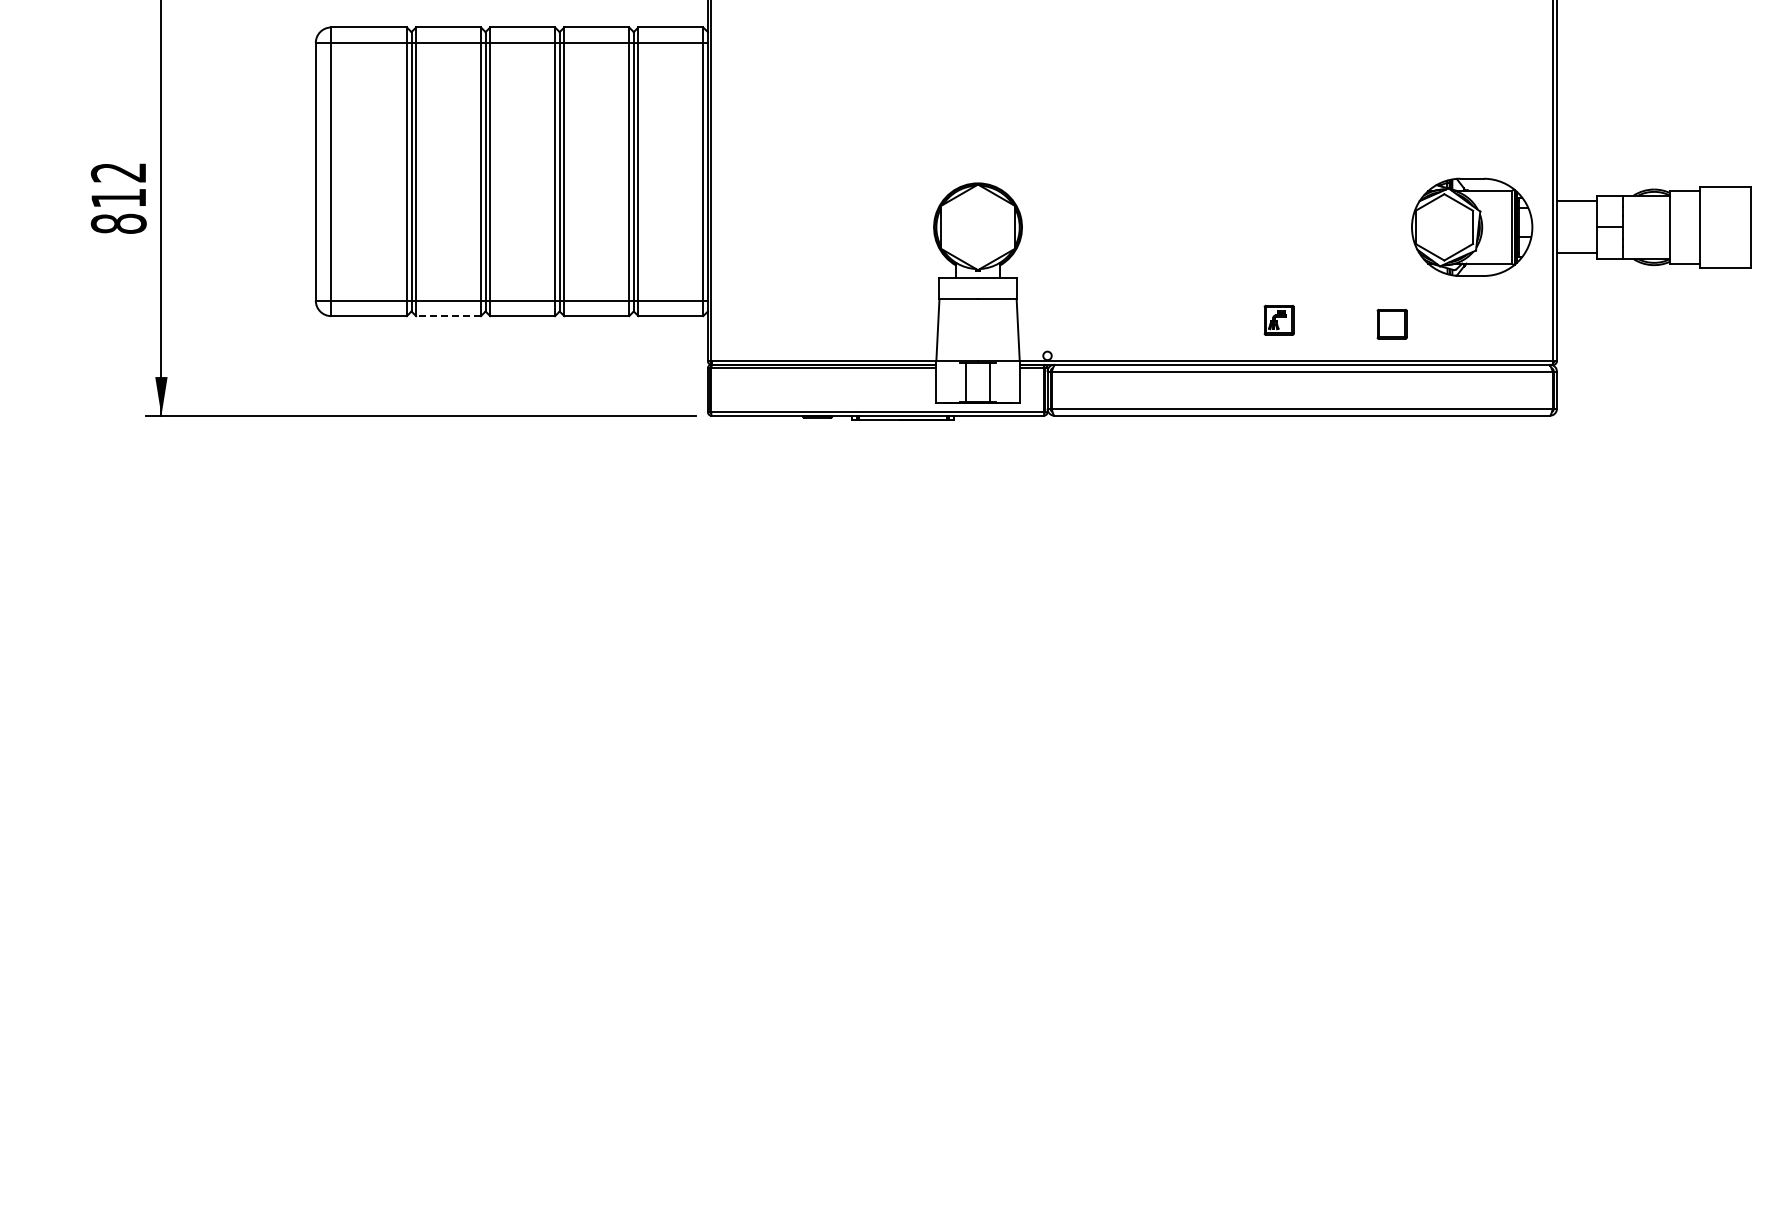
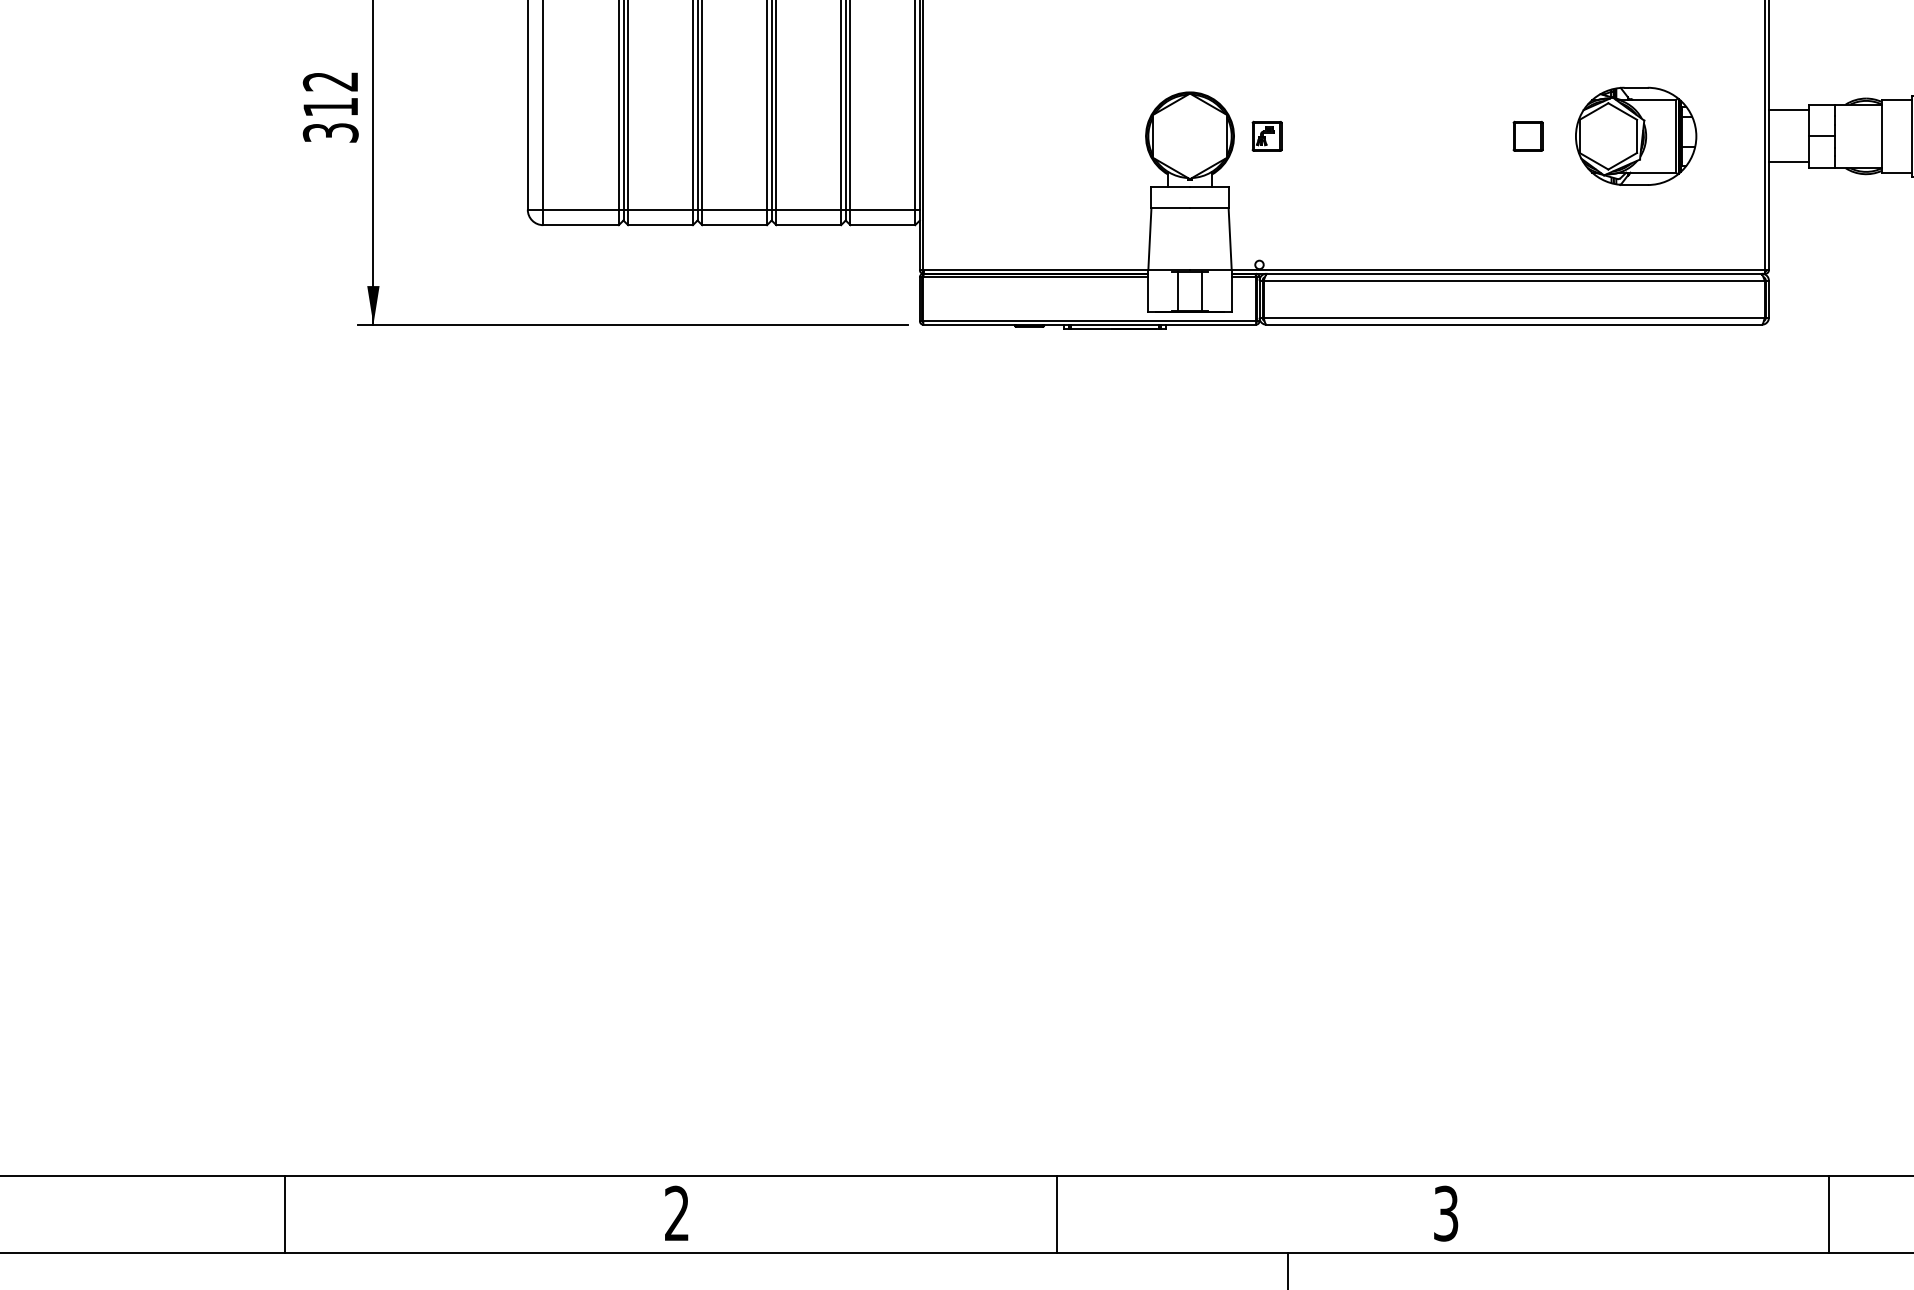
text: (118, 223) -> (330, 132), 812 -> 312
part: (1472, 226) -> (1636, 135), moved
line: (448, 316) -> (660, 225), dashed -> solid
part: (1278, 319) -> (1266, 135), moved
part: (1391, 323) -> (1527, 135), moved

